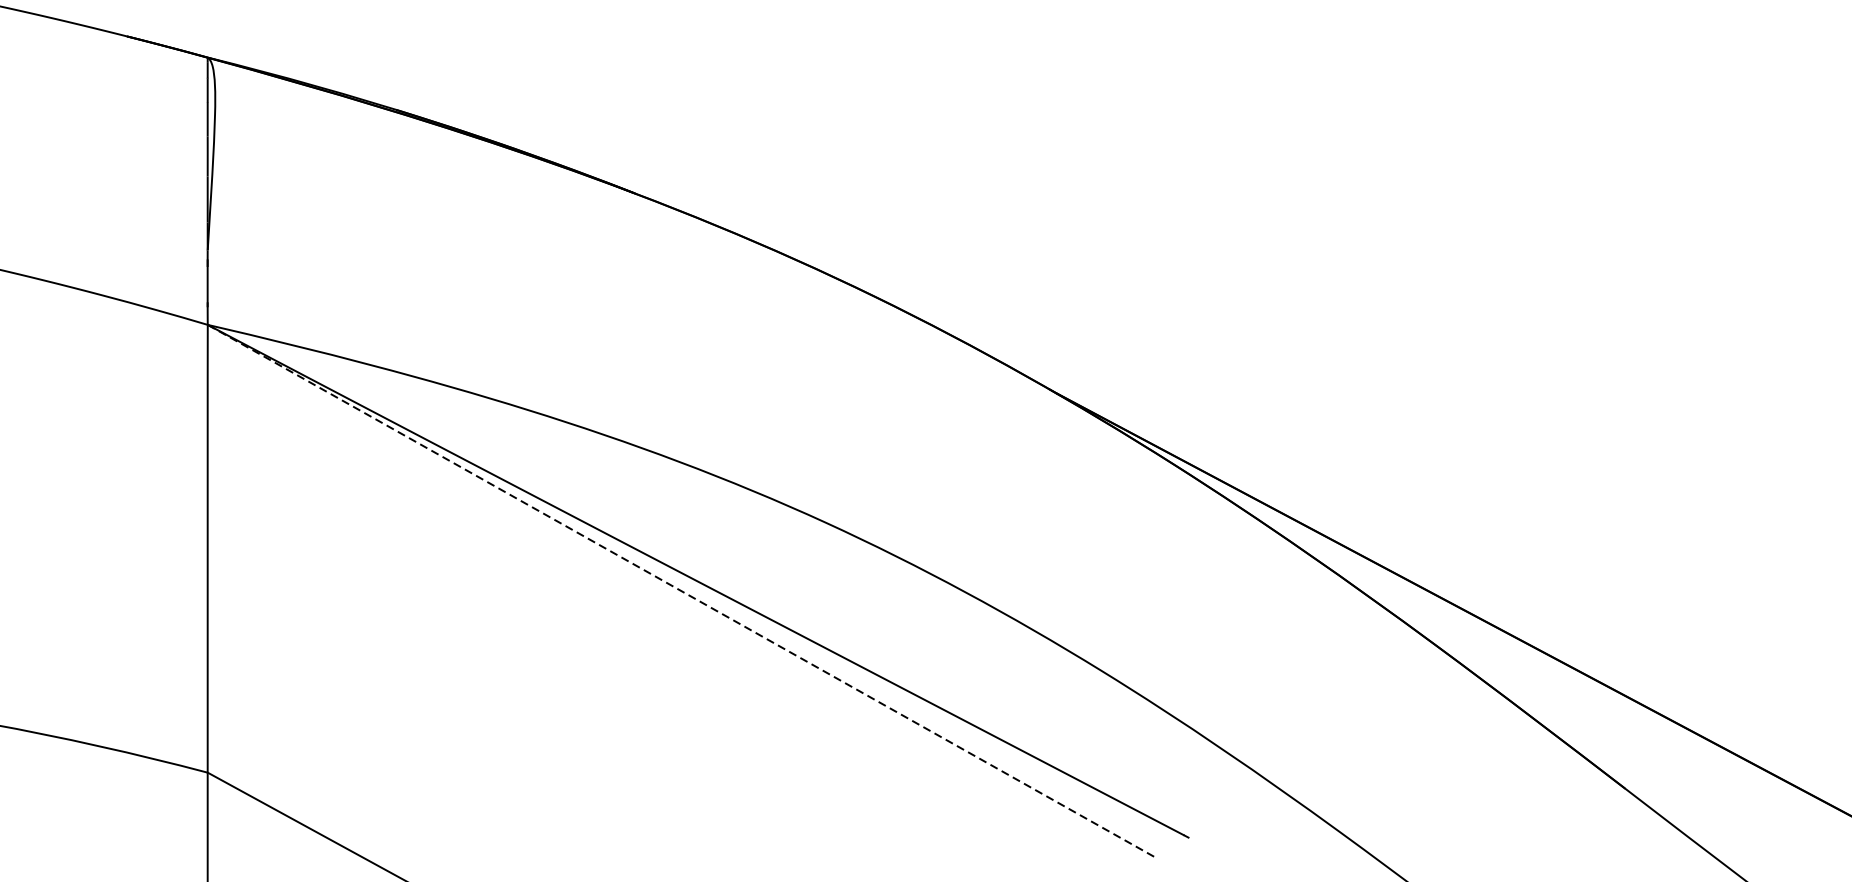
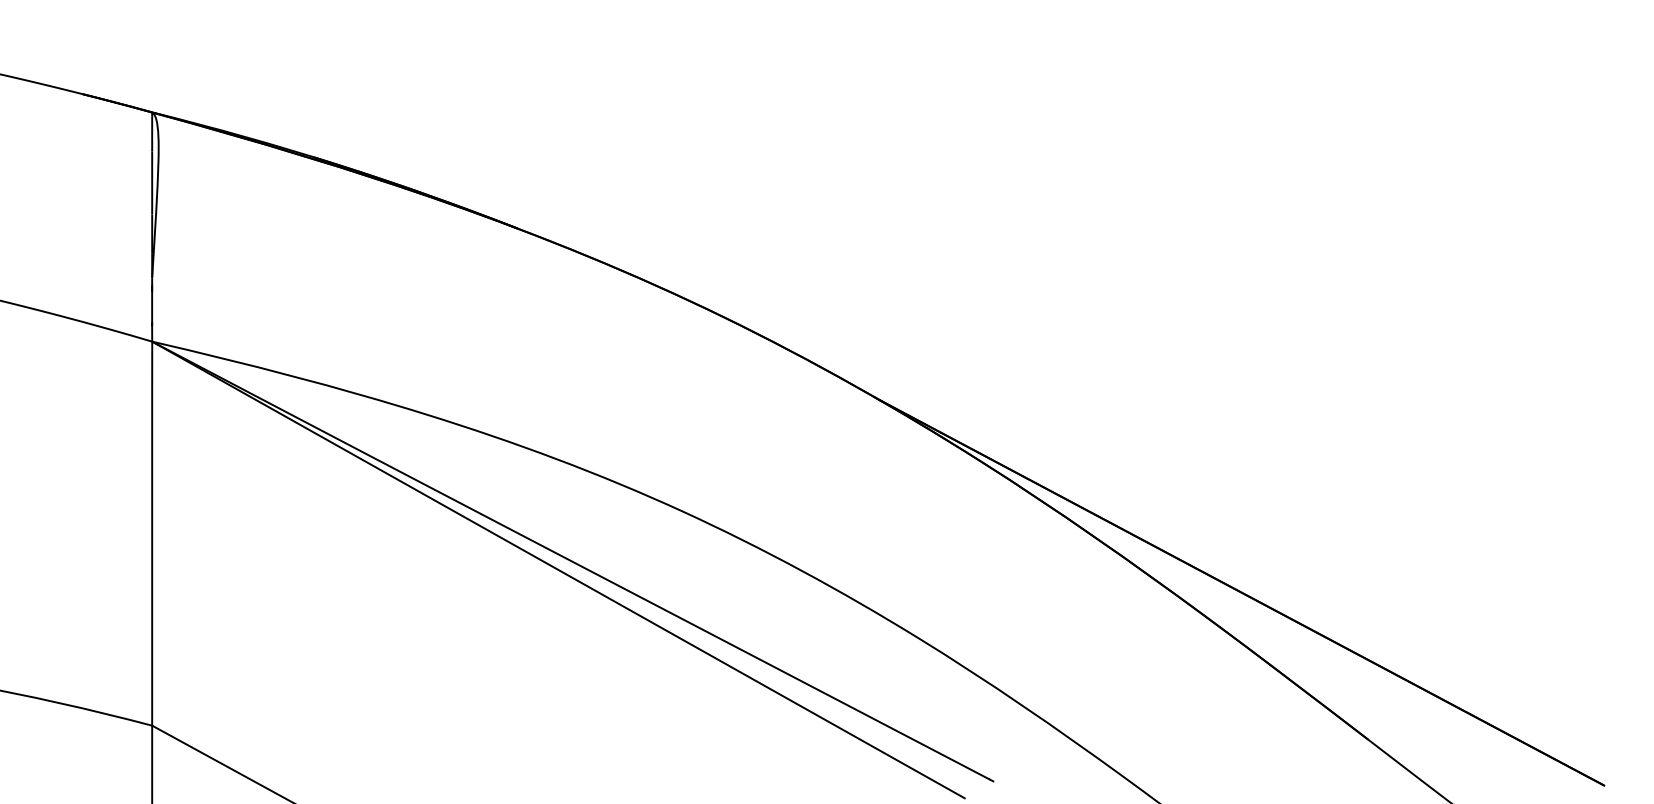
line: (681, 591) -> (558, 570), dashed -> solid

